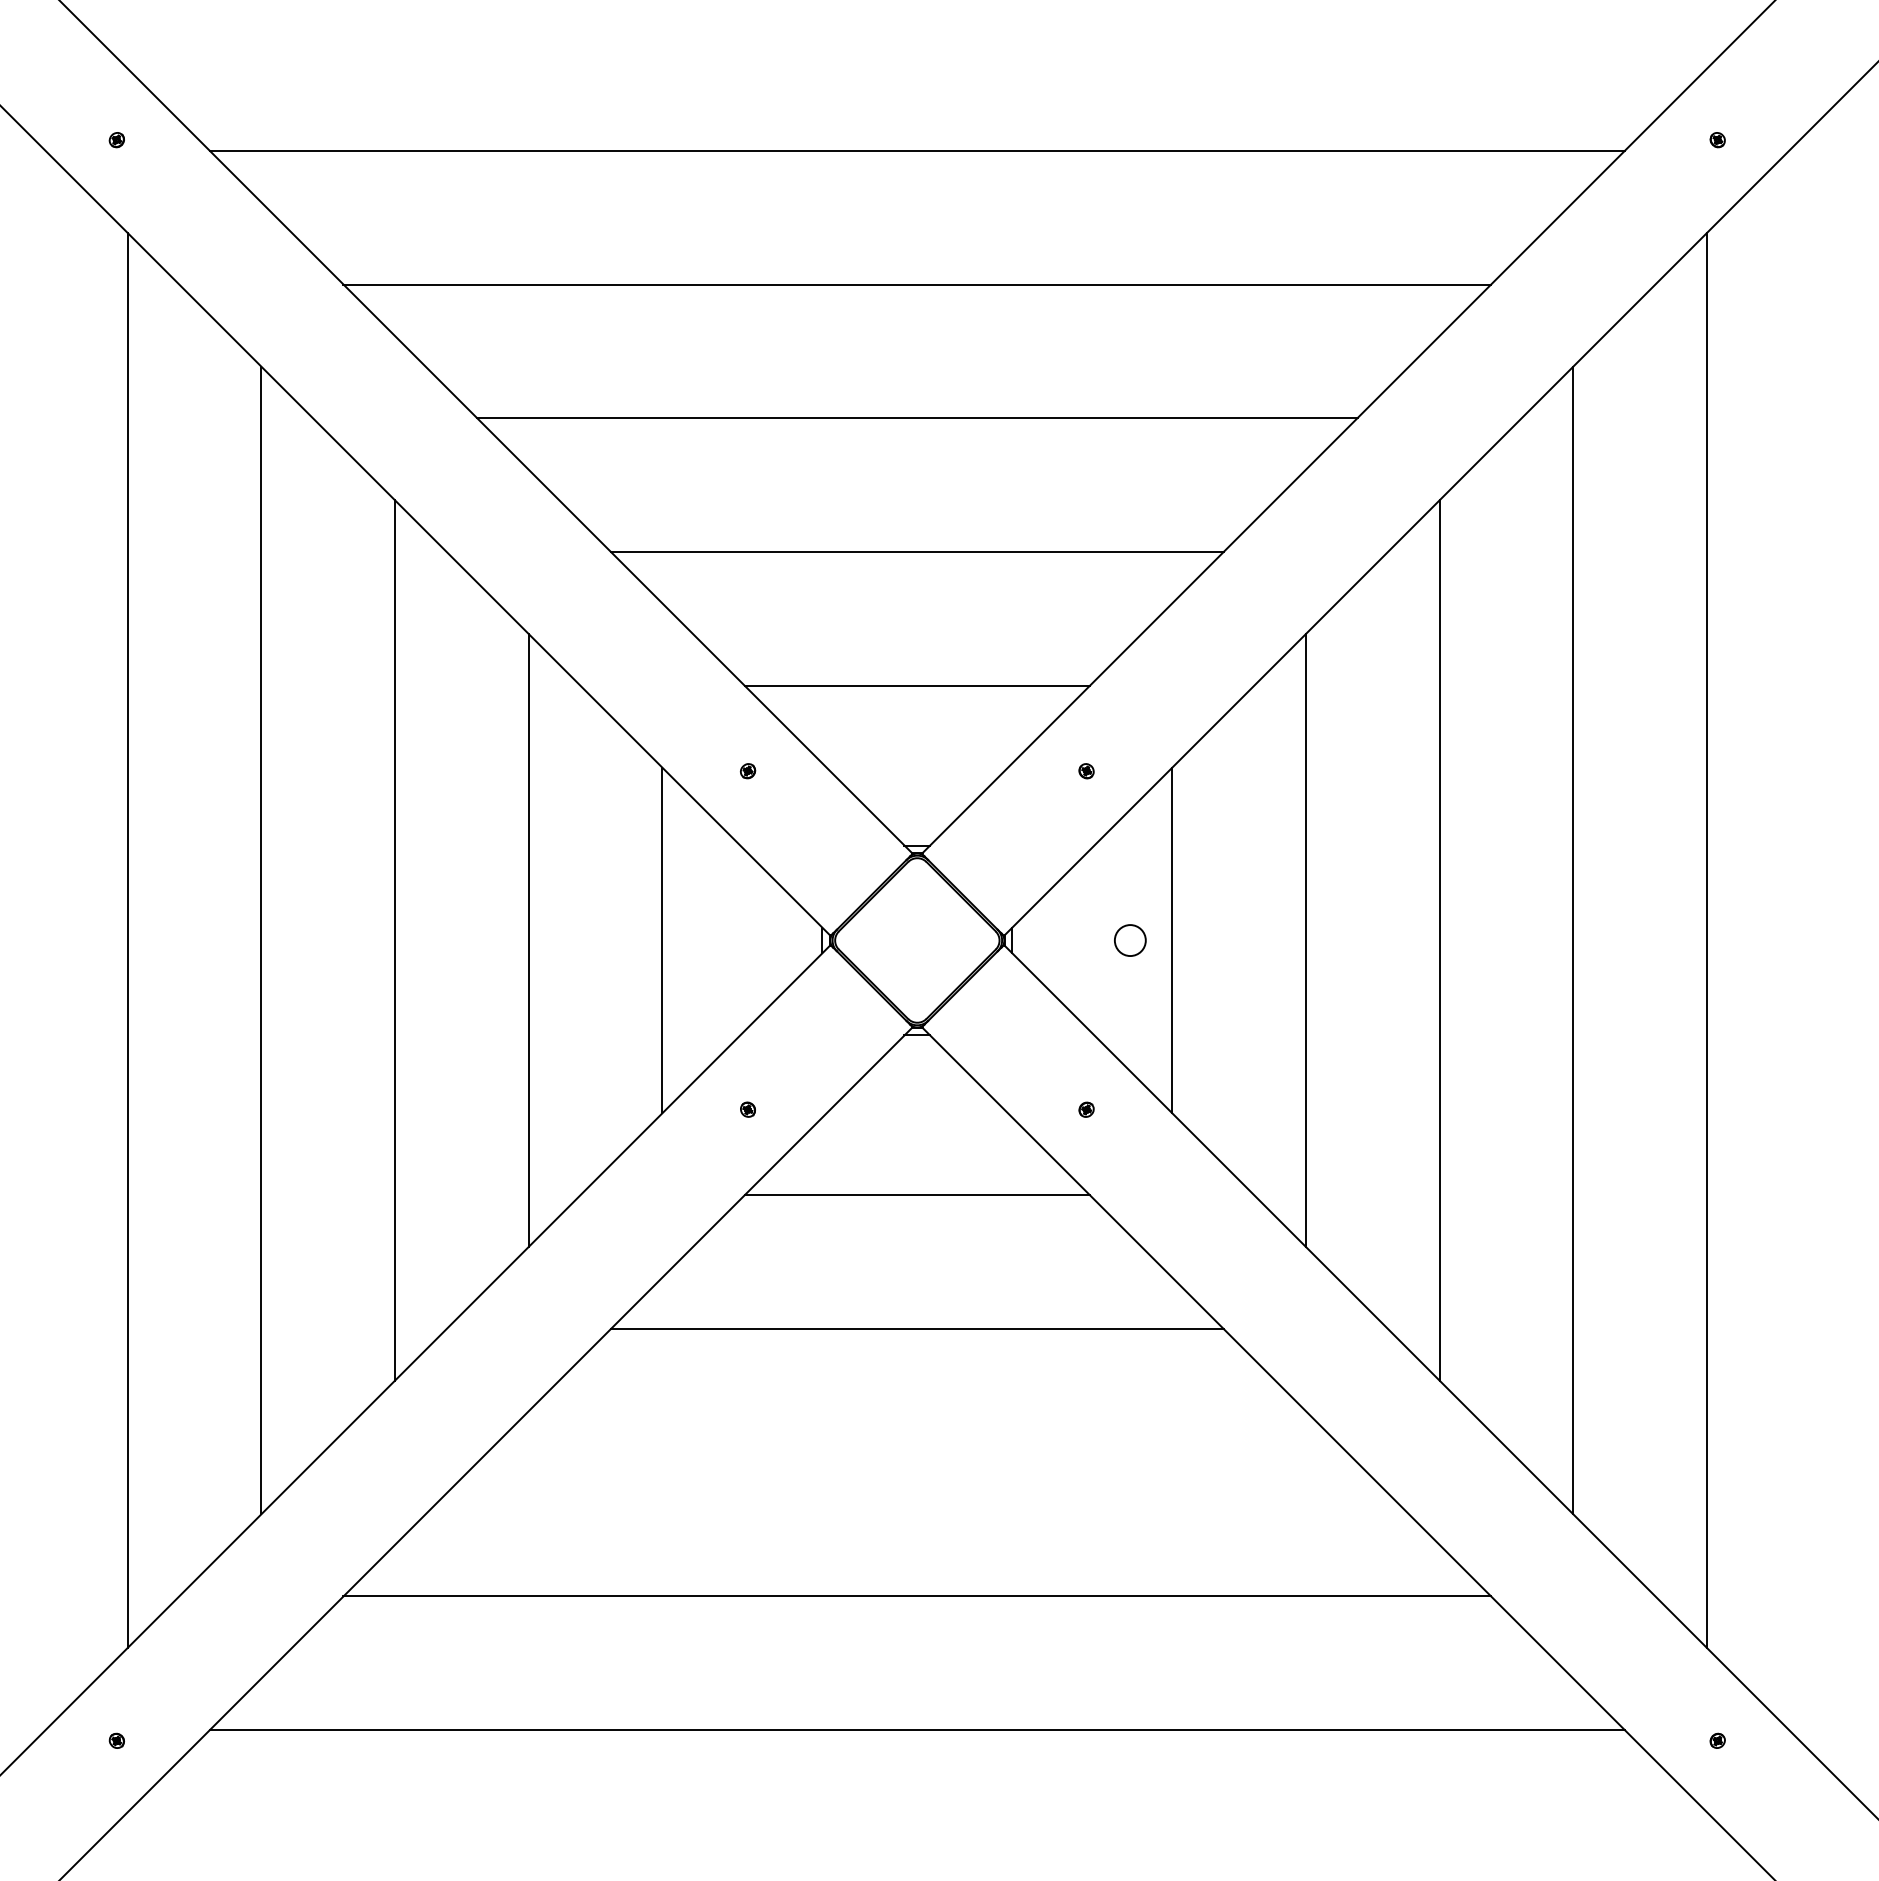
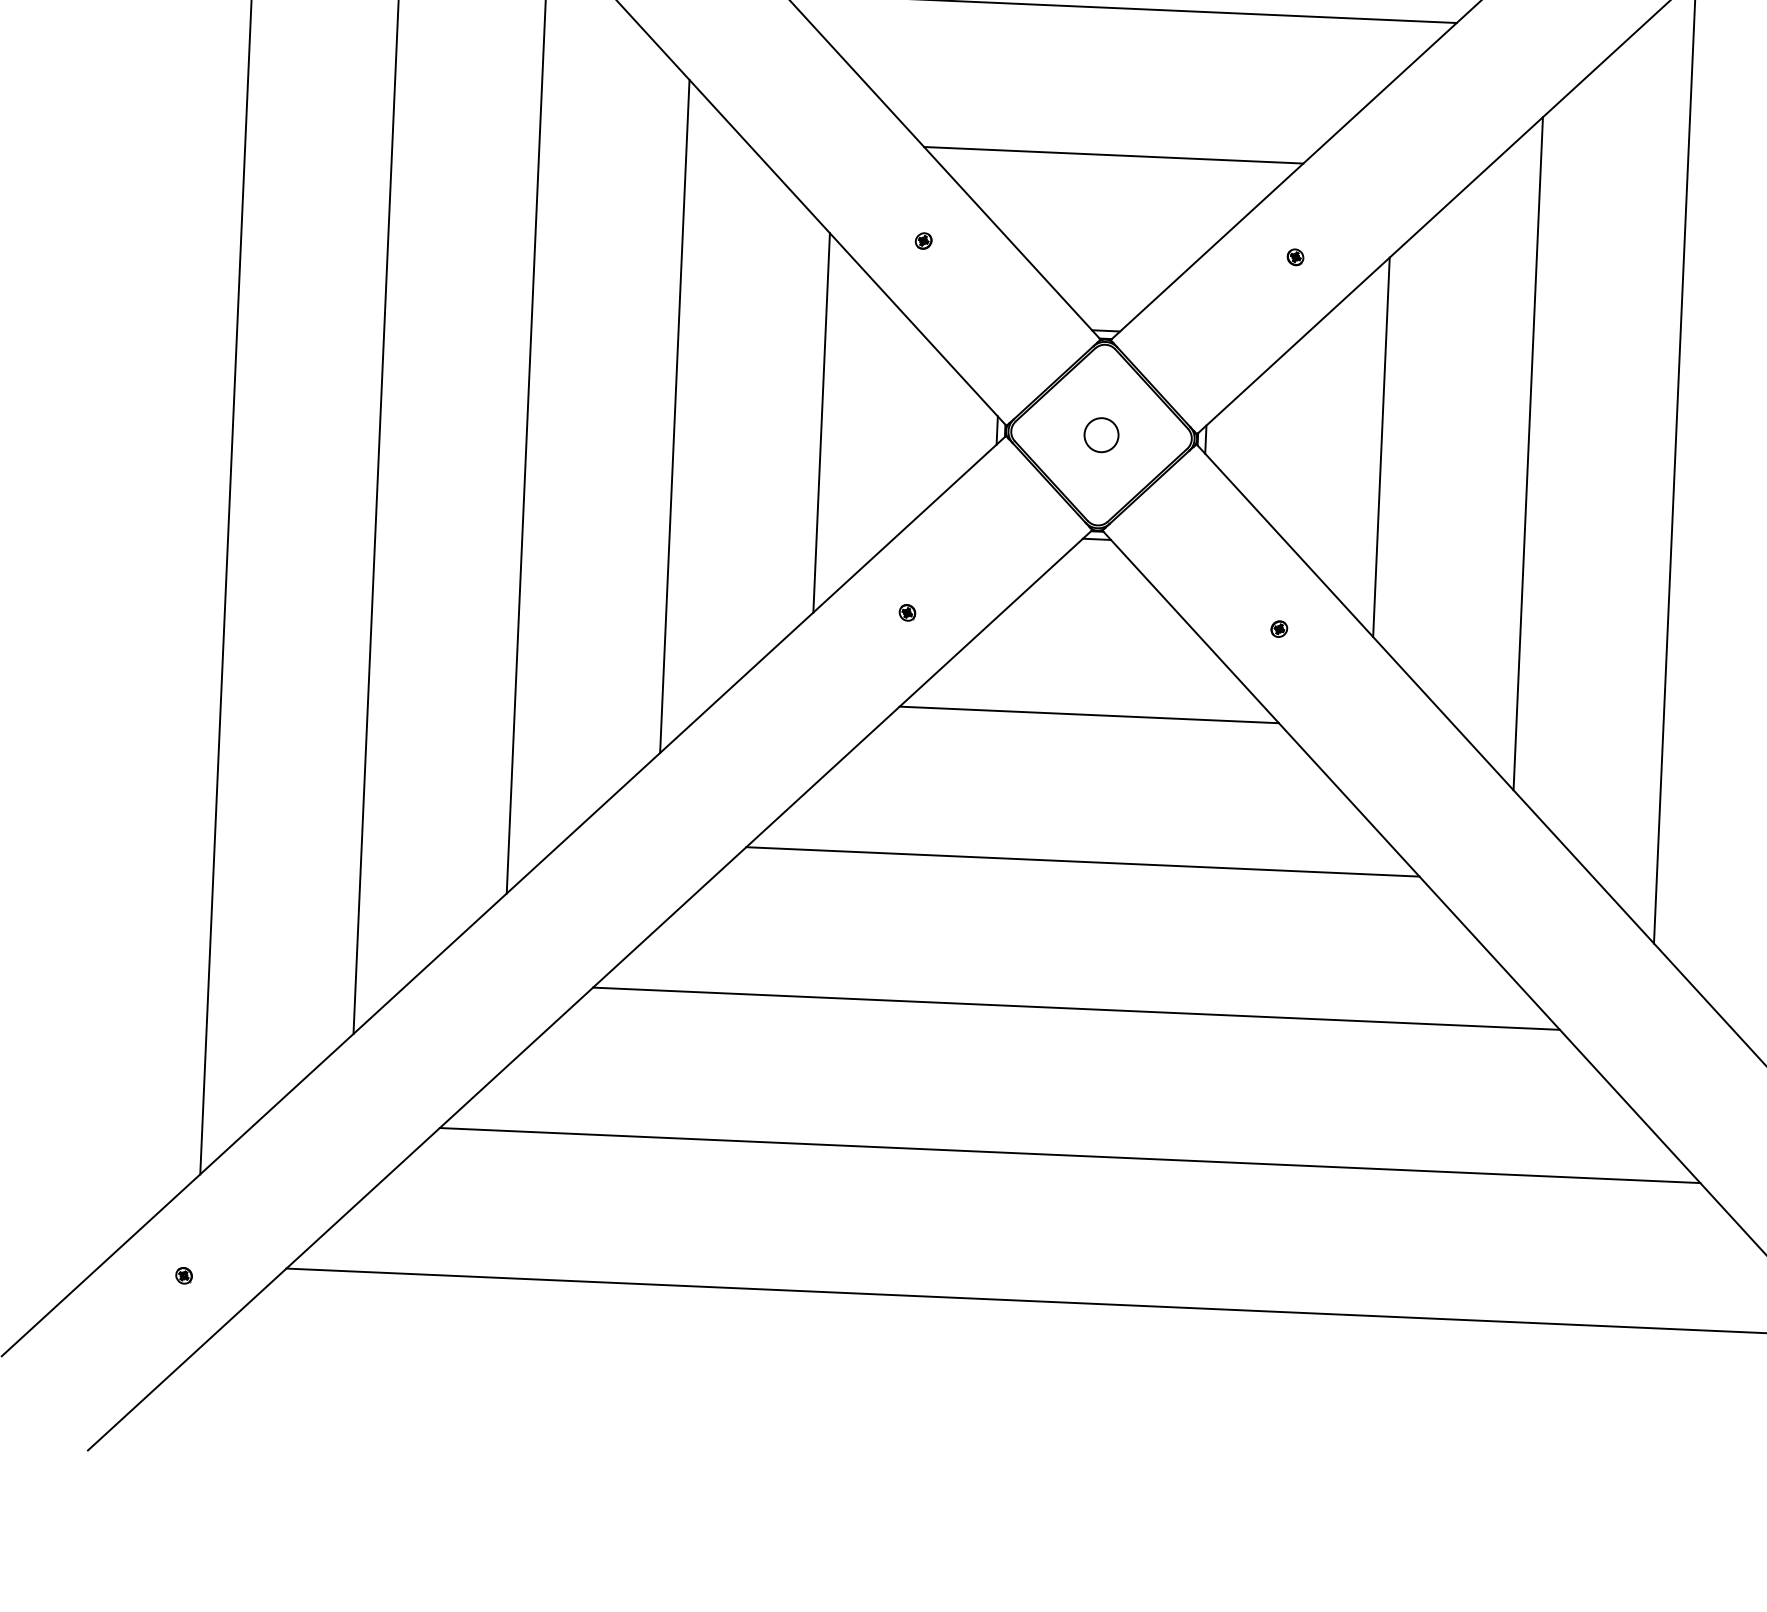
circle: (1130, 940) -> (1101, 435), moved
line: (917, 1462) -> (1076, 1008), added

